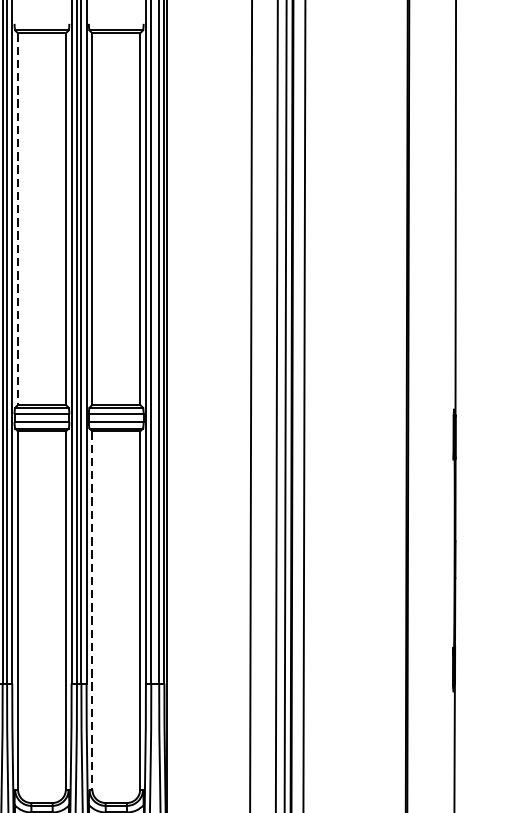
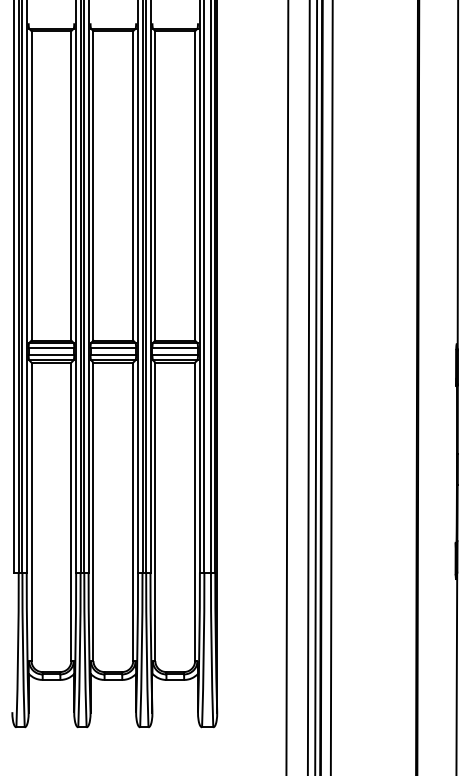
line: (18, 218) -> (93, 185), dashed -> solid
line: (92, 611) -> (155, 512), dashed -> solid

